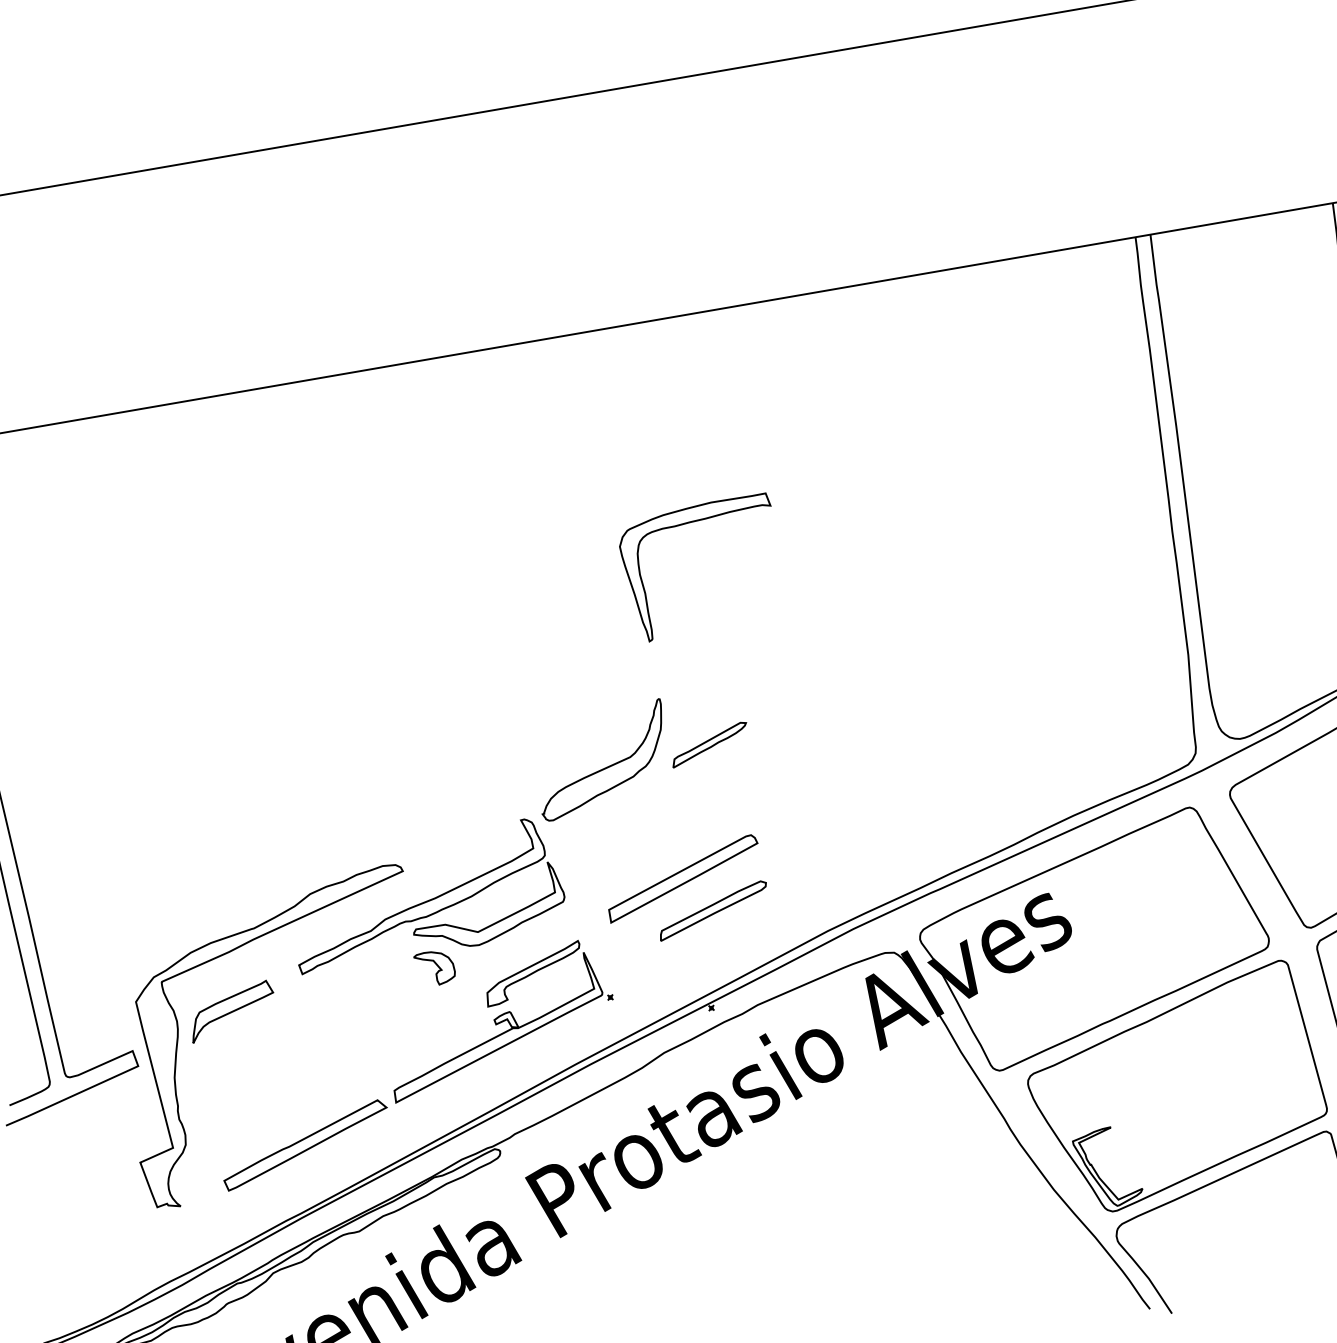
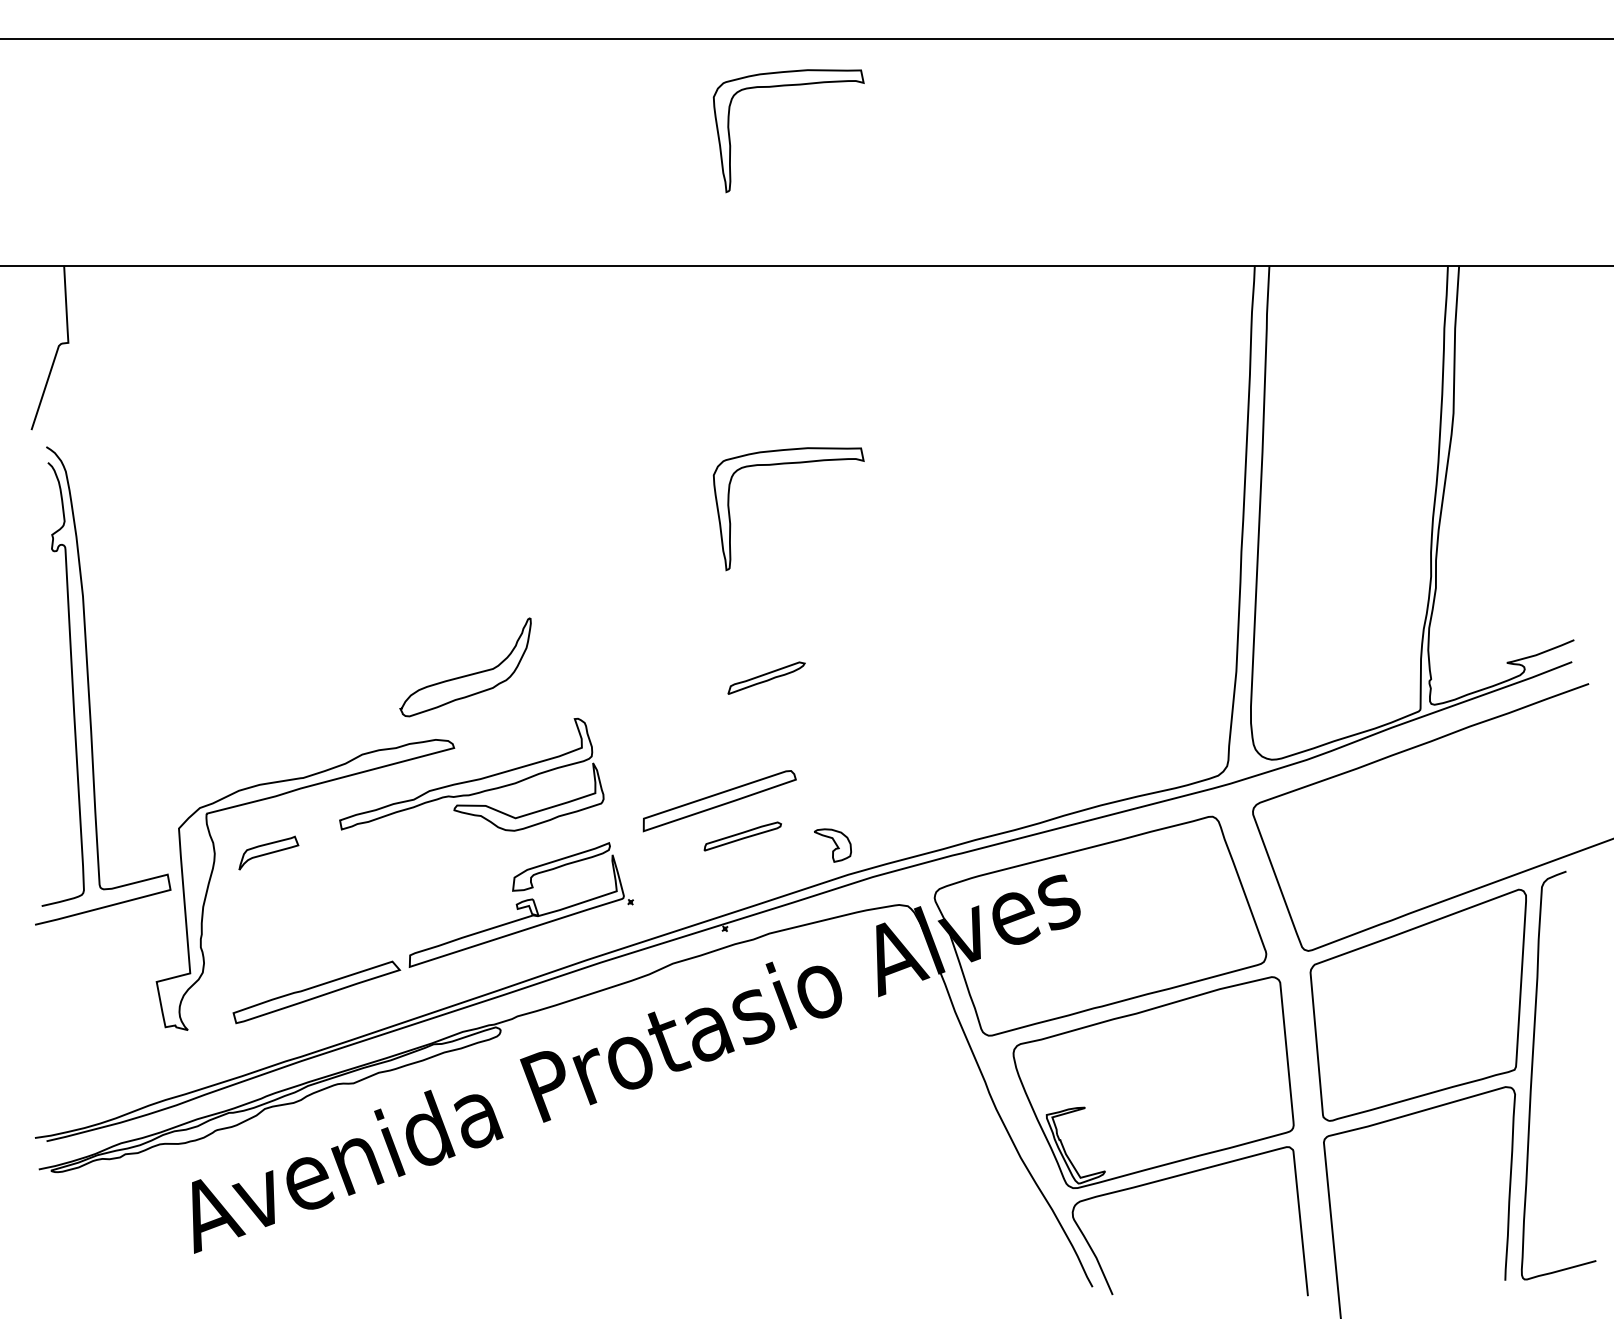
part: (627, 136) -> (788, 86), added
part: (605, 767) -> (467, 674), moved
part: (712, 910) -> (742, 836), size x0.7
part: (434, 968) -> (832, 845), moved
part: (231, 1010) -> (268, 852), size x0.7

